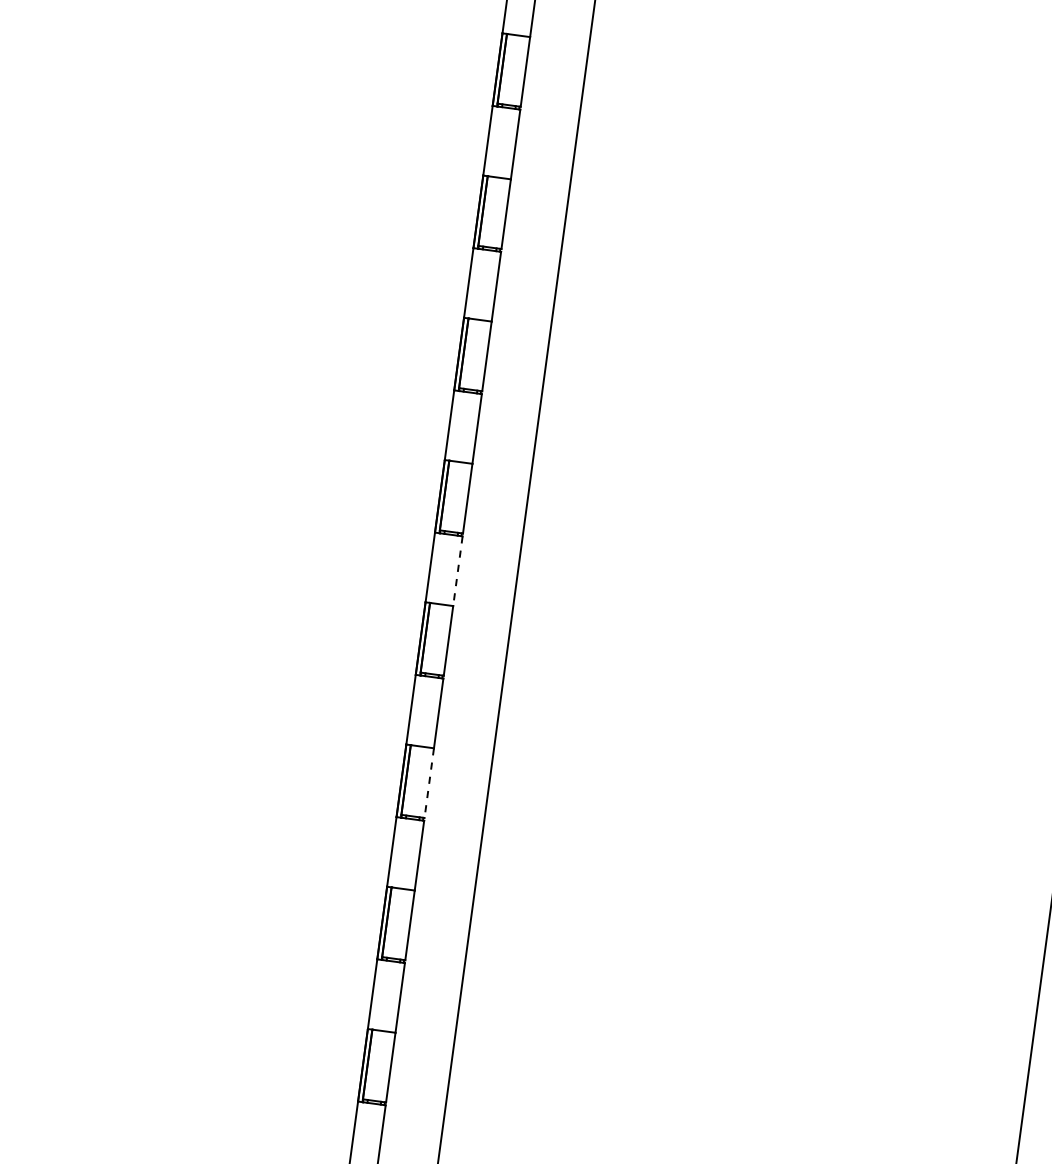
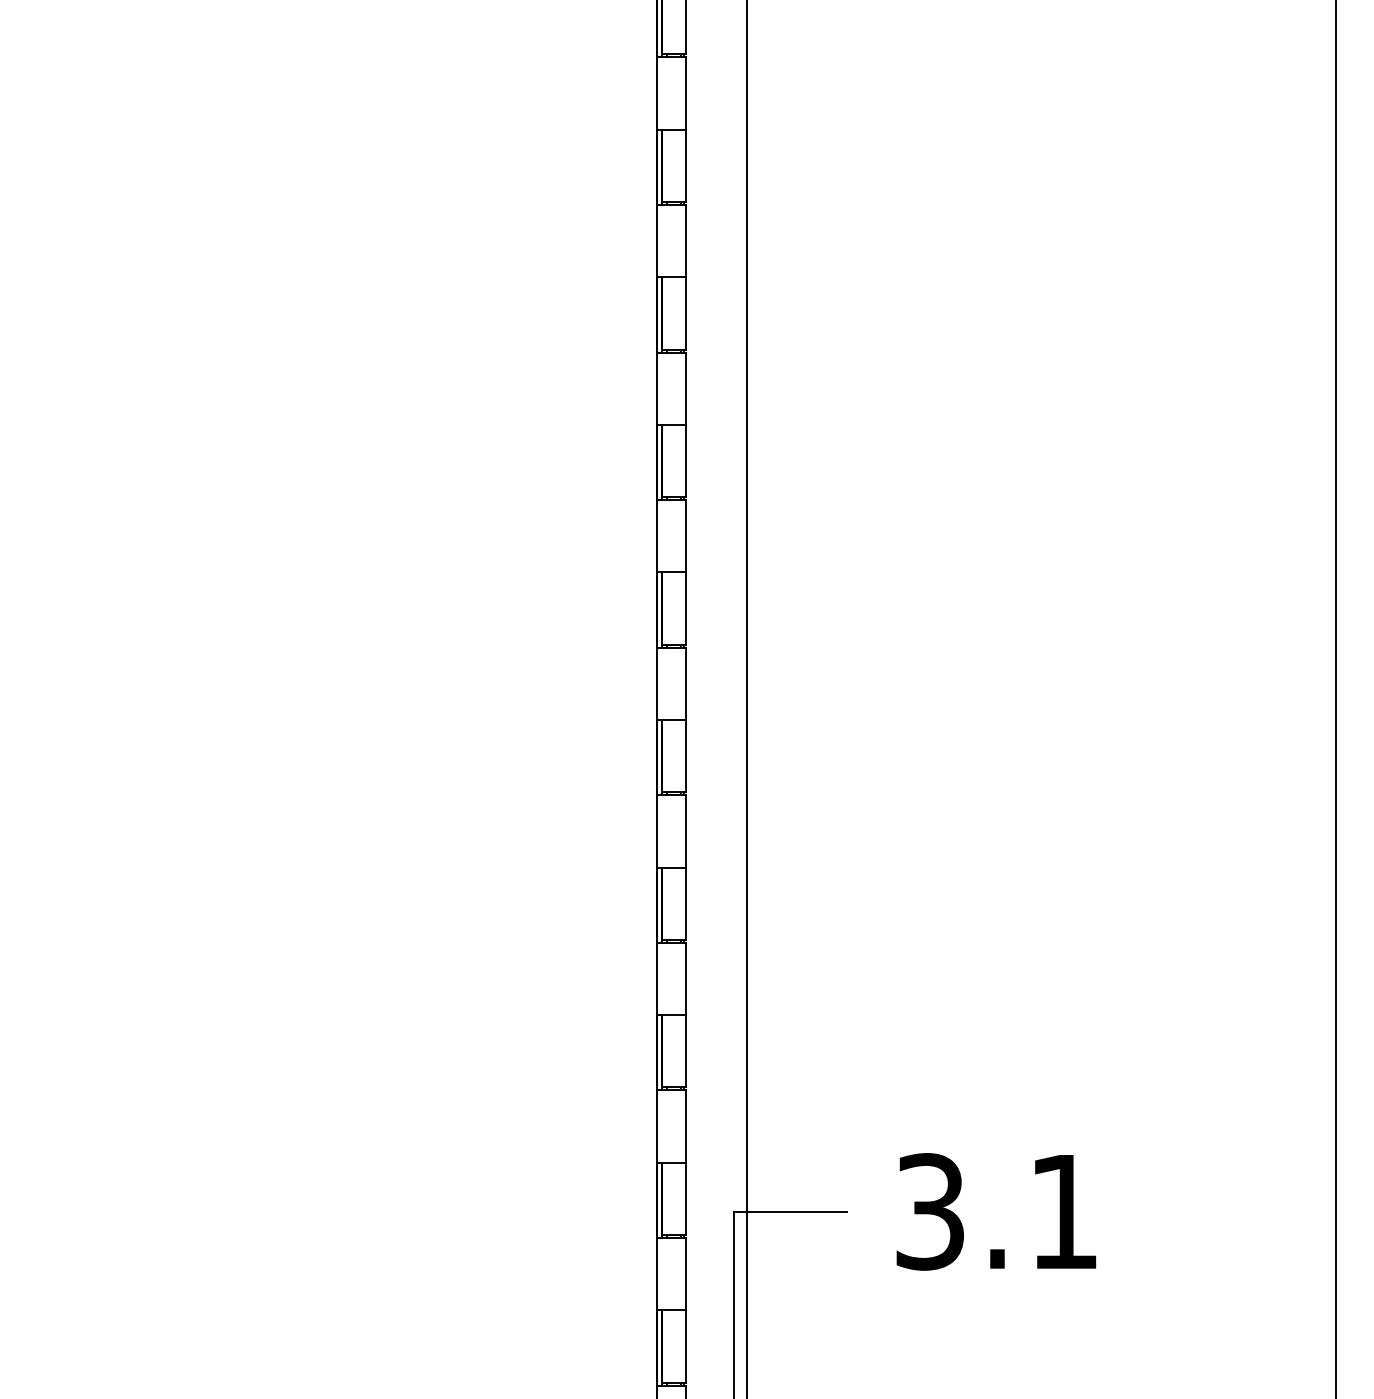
line: (457, 571) -> (685, 536), dashed -> solid
line: (429, 783) -> (685, 756), dashed -> solid

